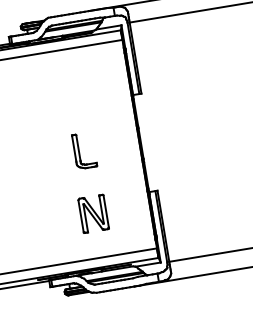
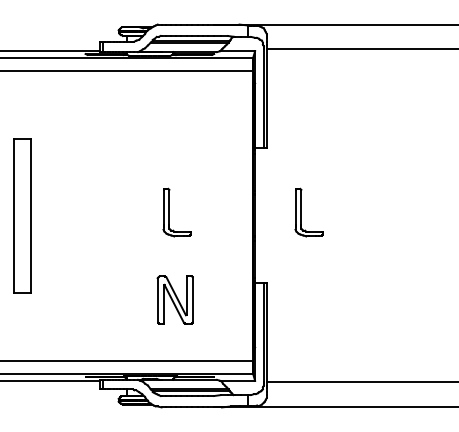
part: (174, 135) -> (301, 212), added

